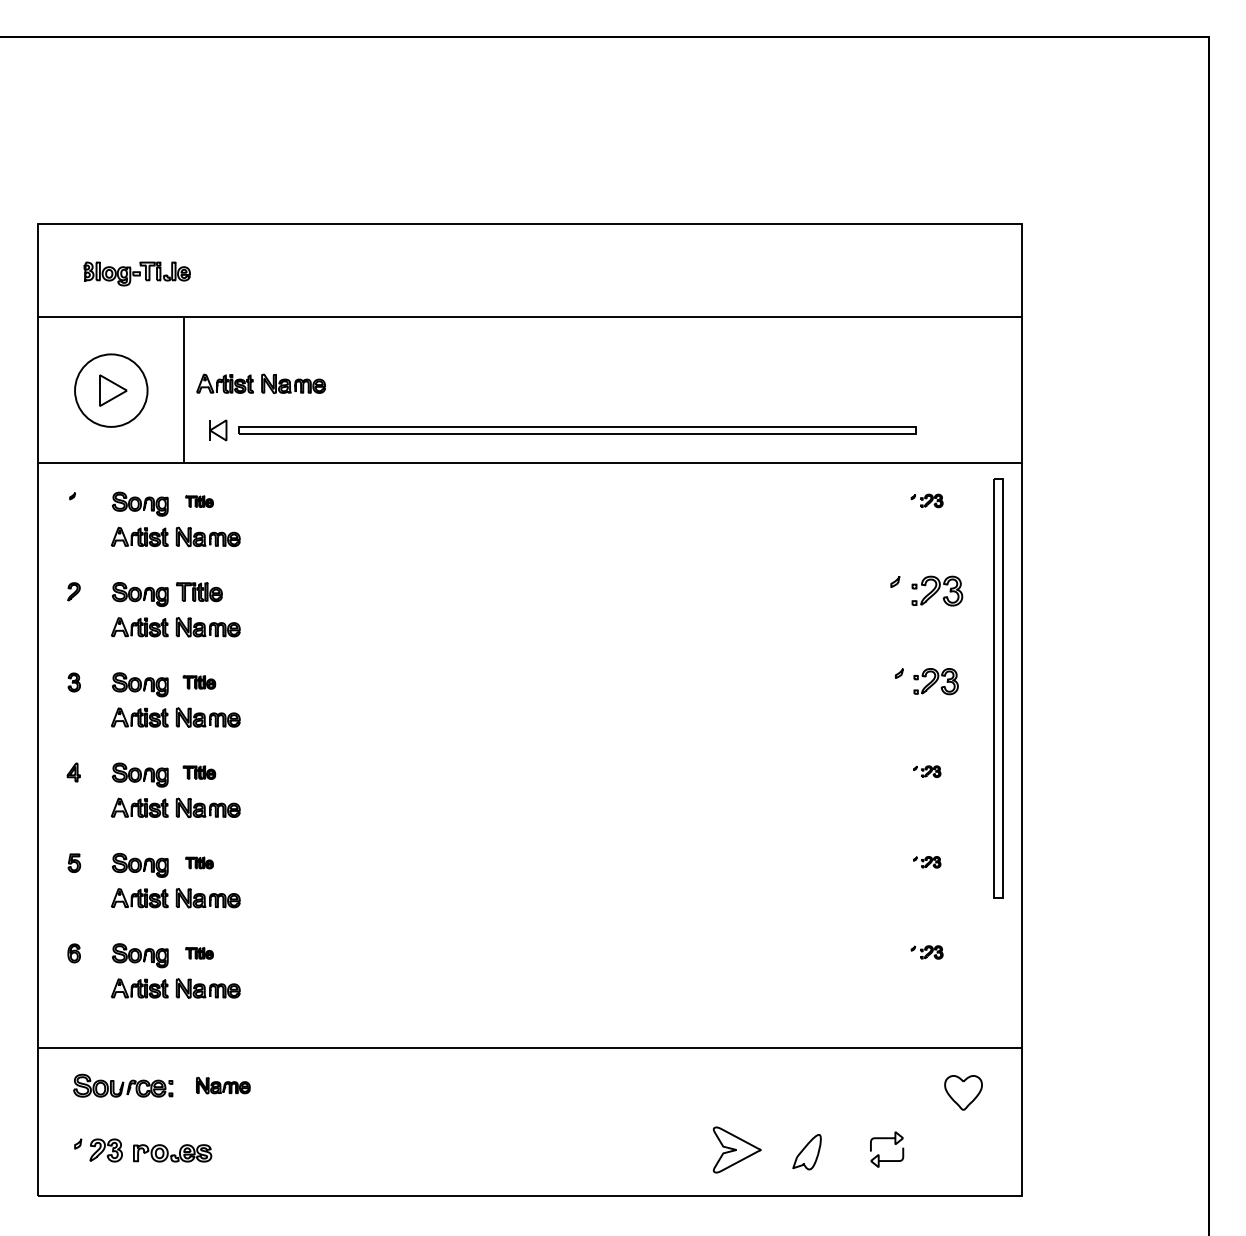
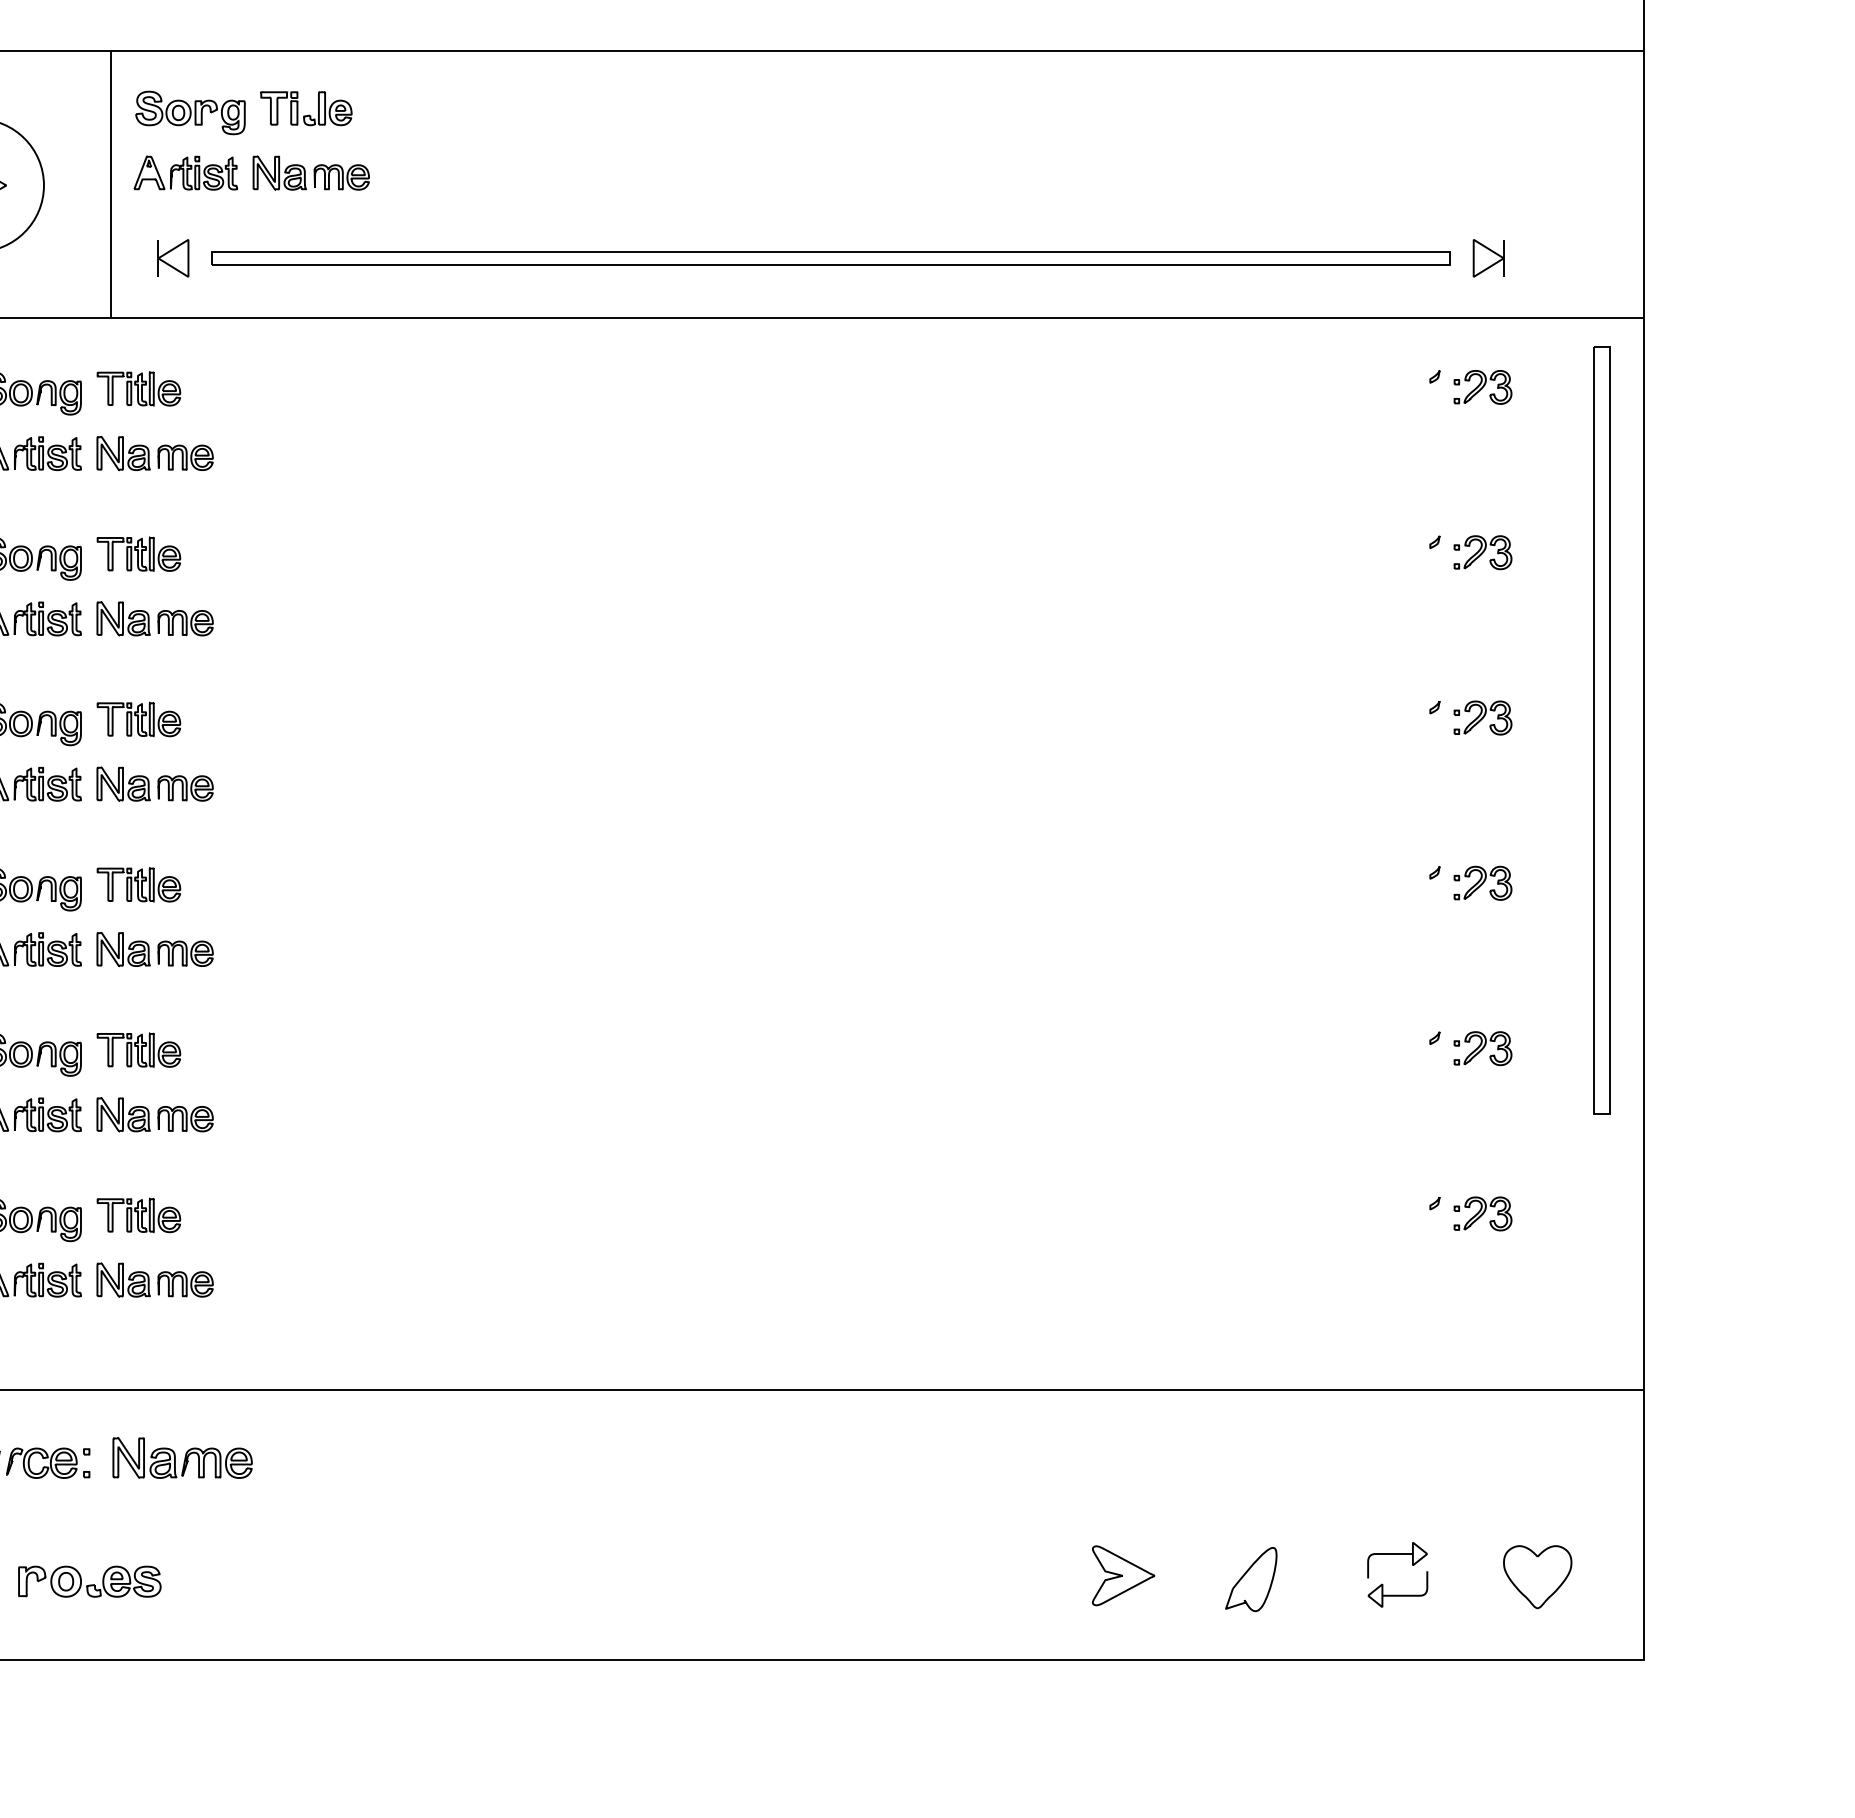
part: (256, 350) -> (243, 111), added
part: (936, 430) -> (1488, 258), added
part: (927, 500) -> (1471, 386), size x1.43
part: (199, 501) -> (139, 388), size x1.67
part: (927, 591) -> (1471, 553), size x0.62
part: (927, 681) -> (1471, 717), size x0.71
part: (199, 682) -> (139, 719), size x1.43
part: (927, 771) -> (1471, 882), size x1.67
part: (199, 772) -> (139, 884), size x1.43
part: (199, 862) -> (139, 1049), size x1.67
part: (927, 862) -> (1471, 1049), size x1.67
part: (927, 952) -> (1471, 1213), size x1.43
part: (199, 953) -> (139, 1215), size x1.67
part: (223, 1085) -> (182, 1457), size x1.43
part: (963, 1092) -> (1537, 1576), moved
part: (737, 1150) -> (1123, 1576), size x0.71

